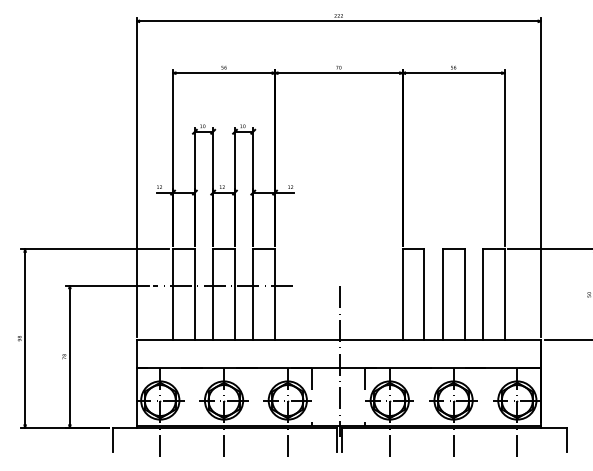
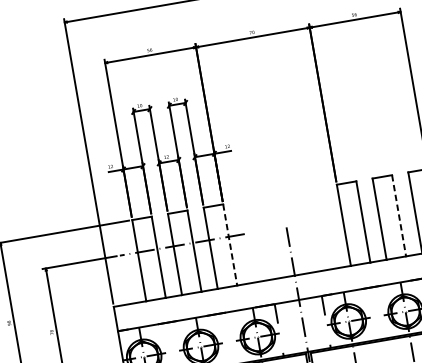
line: (275, 294) -> (230, 244), solid -> dashed
line: (464, 294) -> (399, 215), solid -> dashed

